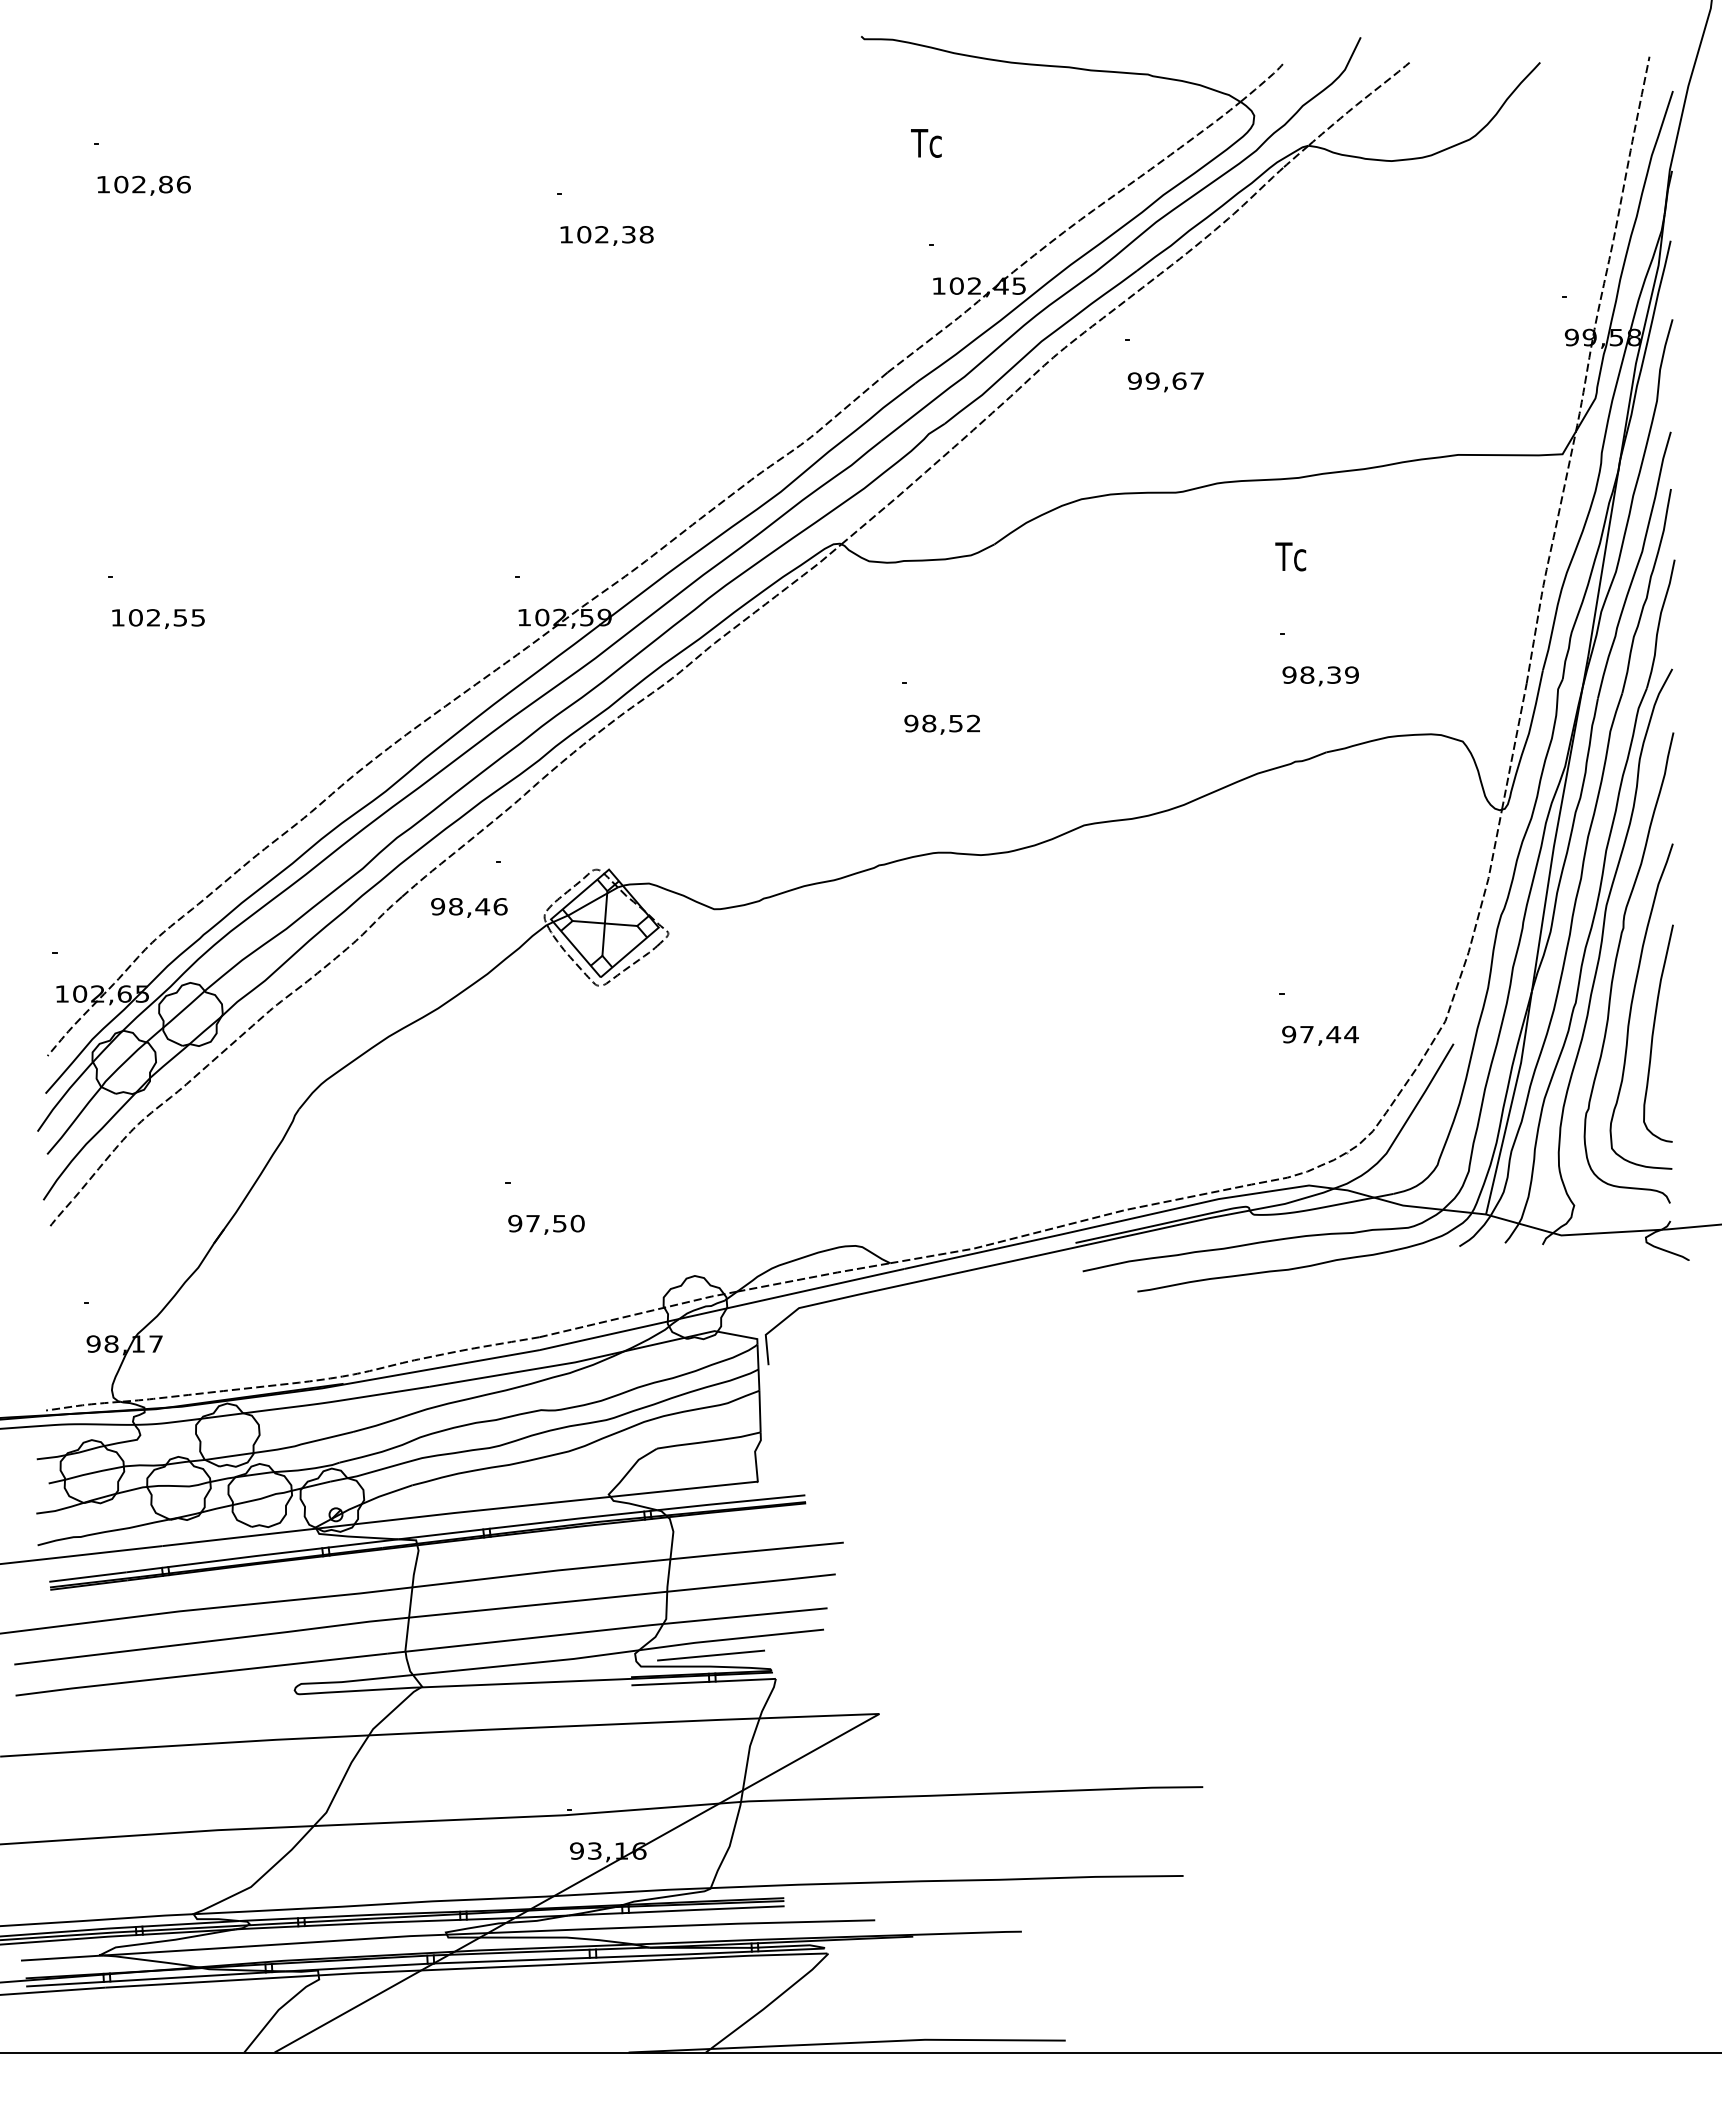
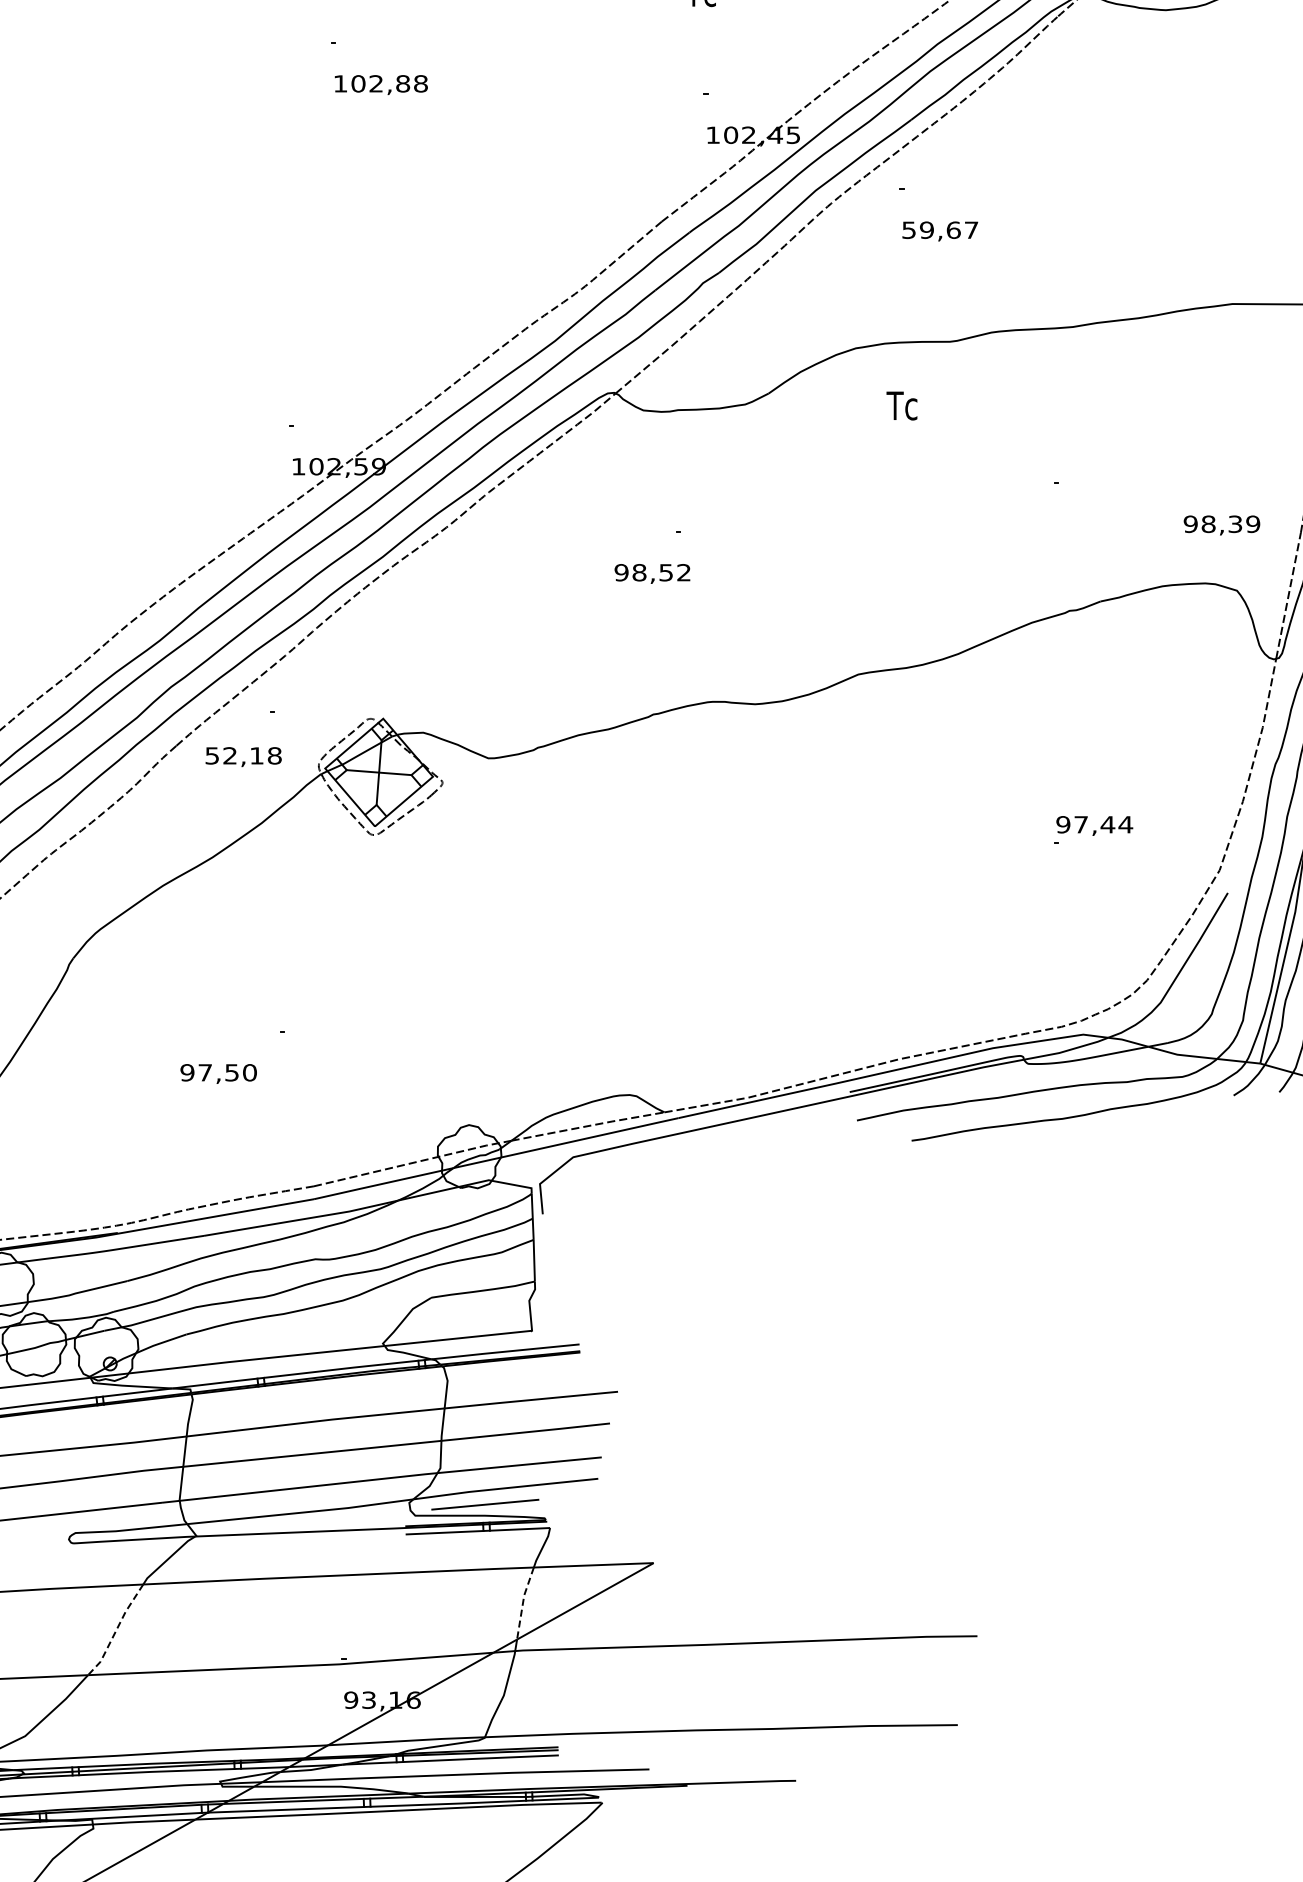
text: (628, 234) -> (402, 83), 102,38 -> 102,88
text: (1134, 380) -> (908, 229), 99,67 -> 59,67
text: (1290, 556) -> (901, 405), moved
text: (1320, 676) -> (1221, 525), moved
text: (941, 724) -> (651, 573), moved
text: (469, 906) -> (243, 755), 98,46 -> 52,18
text: (1320, 1035) -> (1094, 825), moved
text: (546, 1224) -> (218, 1073), moved
line: (748, 1753) -> (522, 1602), solid -> dashed
line: (341, 1781) -> (115, 1630), solid -> dashed

